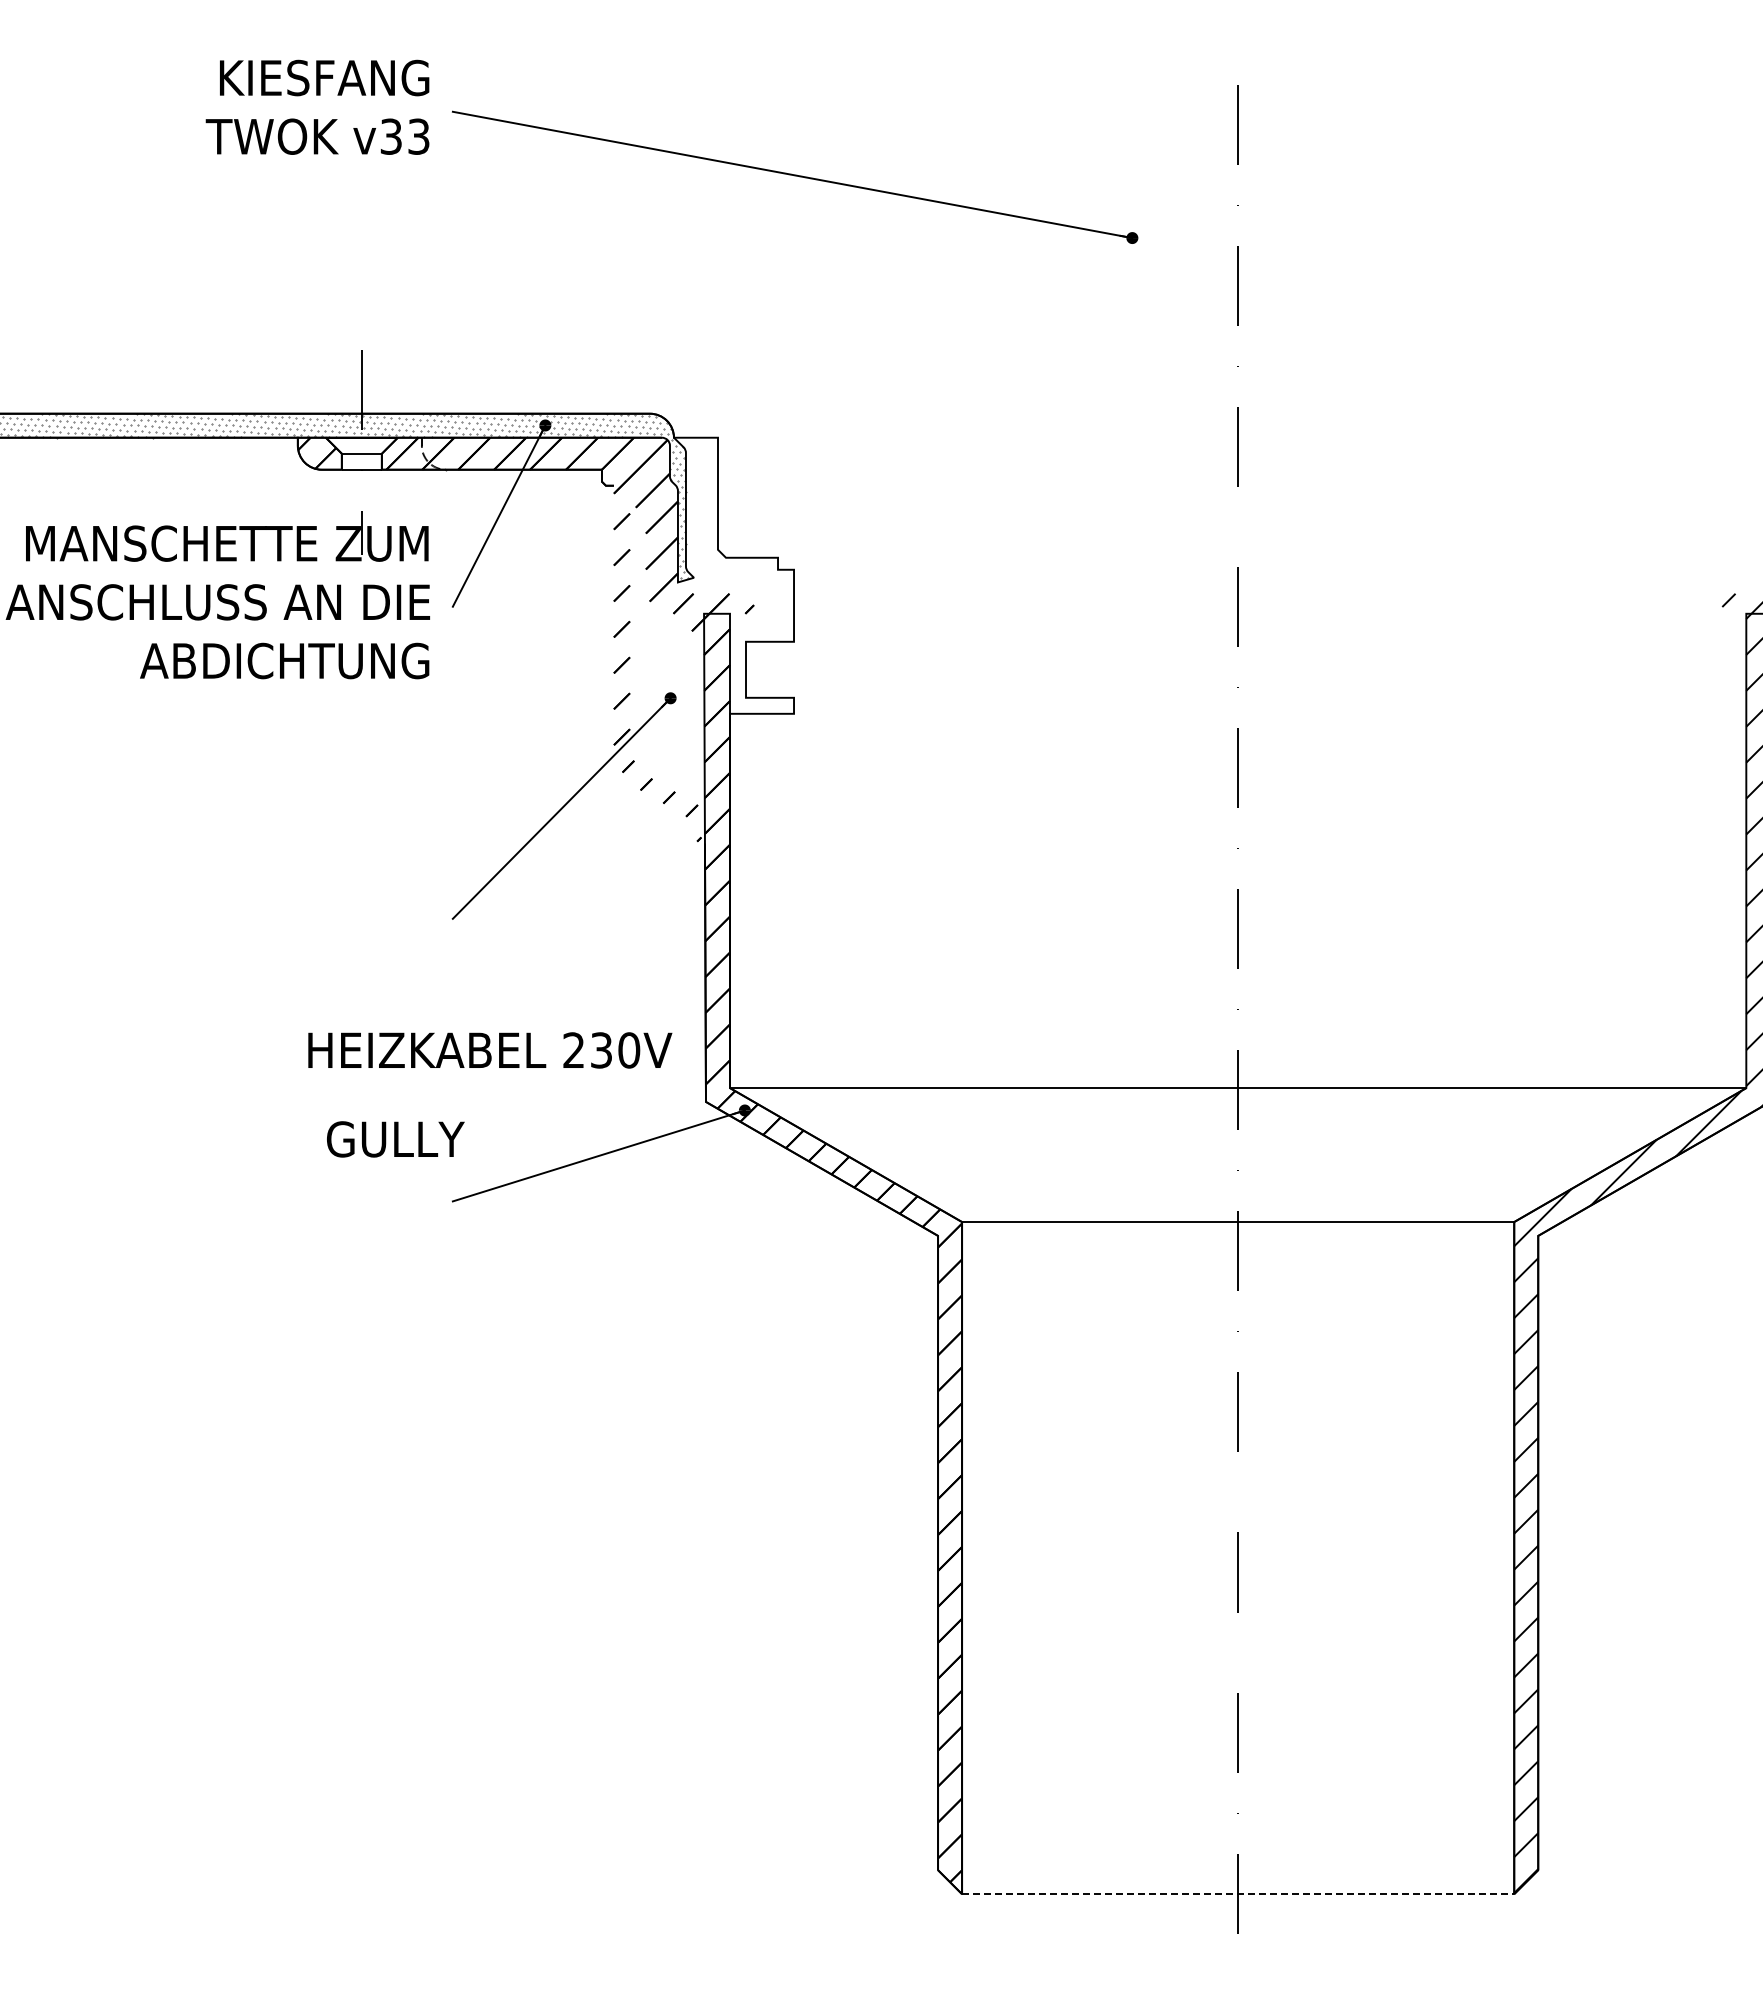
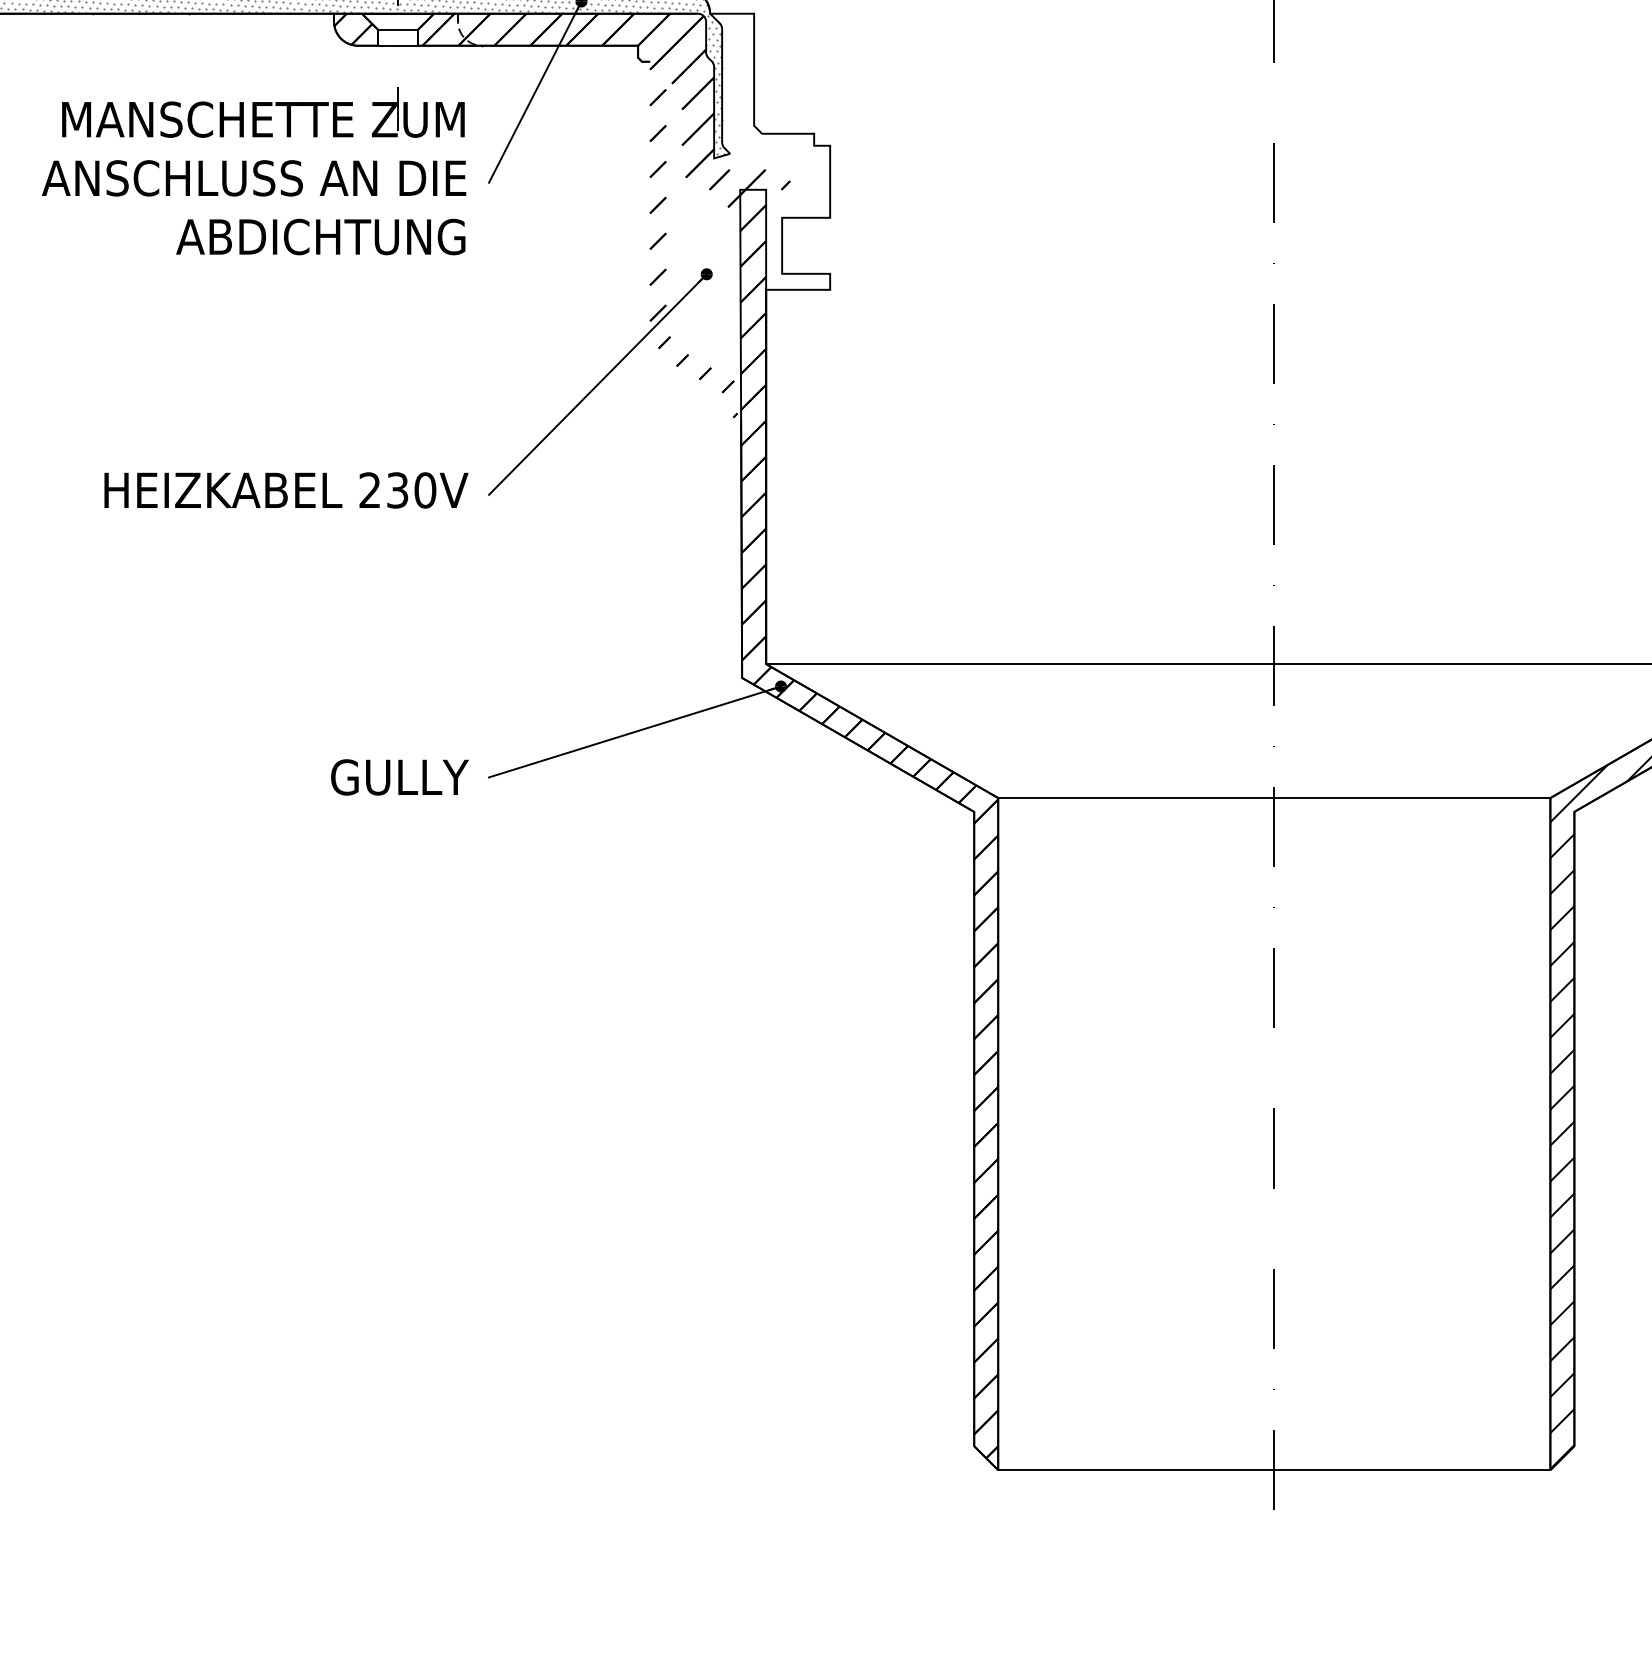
text: (490, 1050) -> (286, 490), moved
text: (395, 1139) -> (399, 777), moved
line: (1238, 1894) -> (1274, 1470), dashed -> solid

